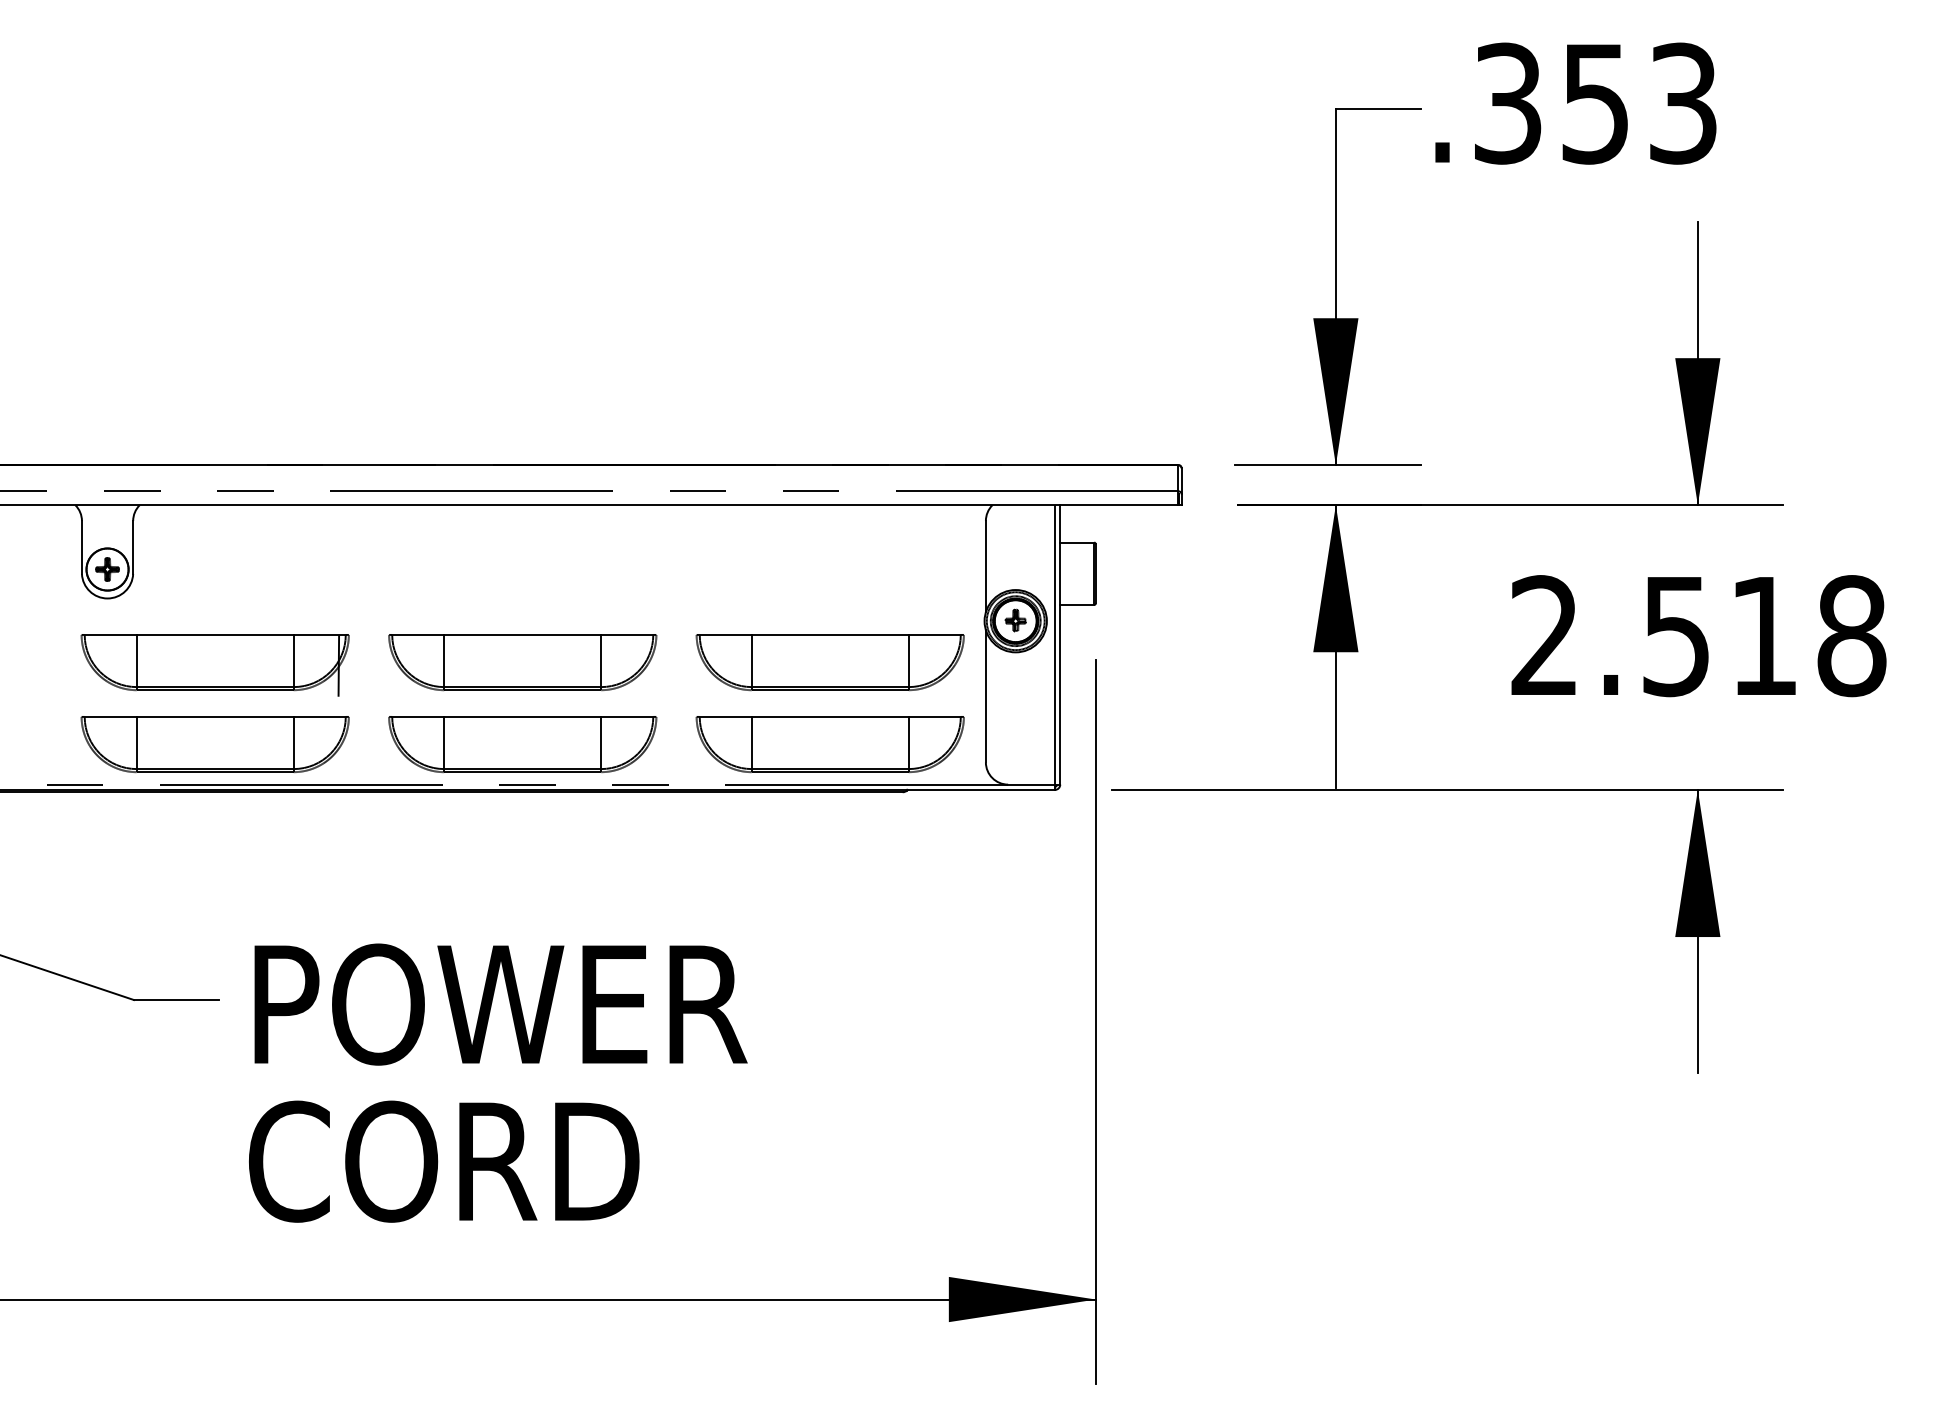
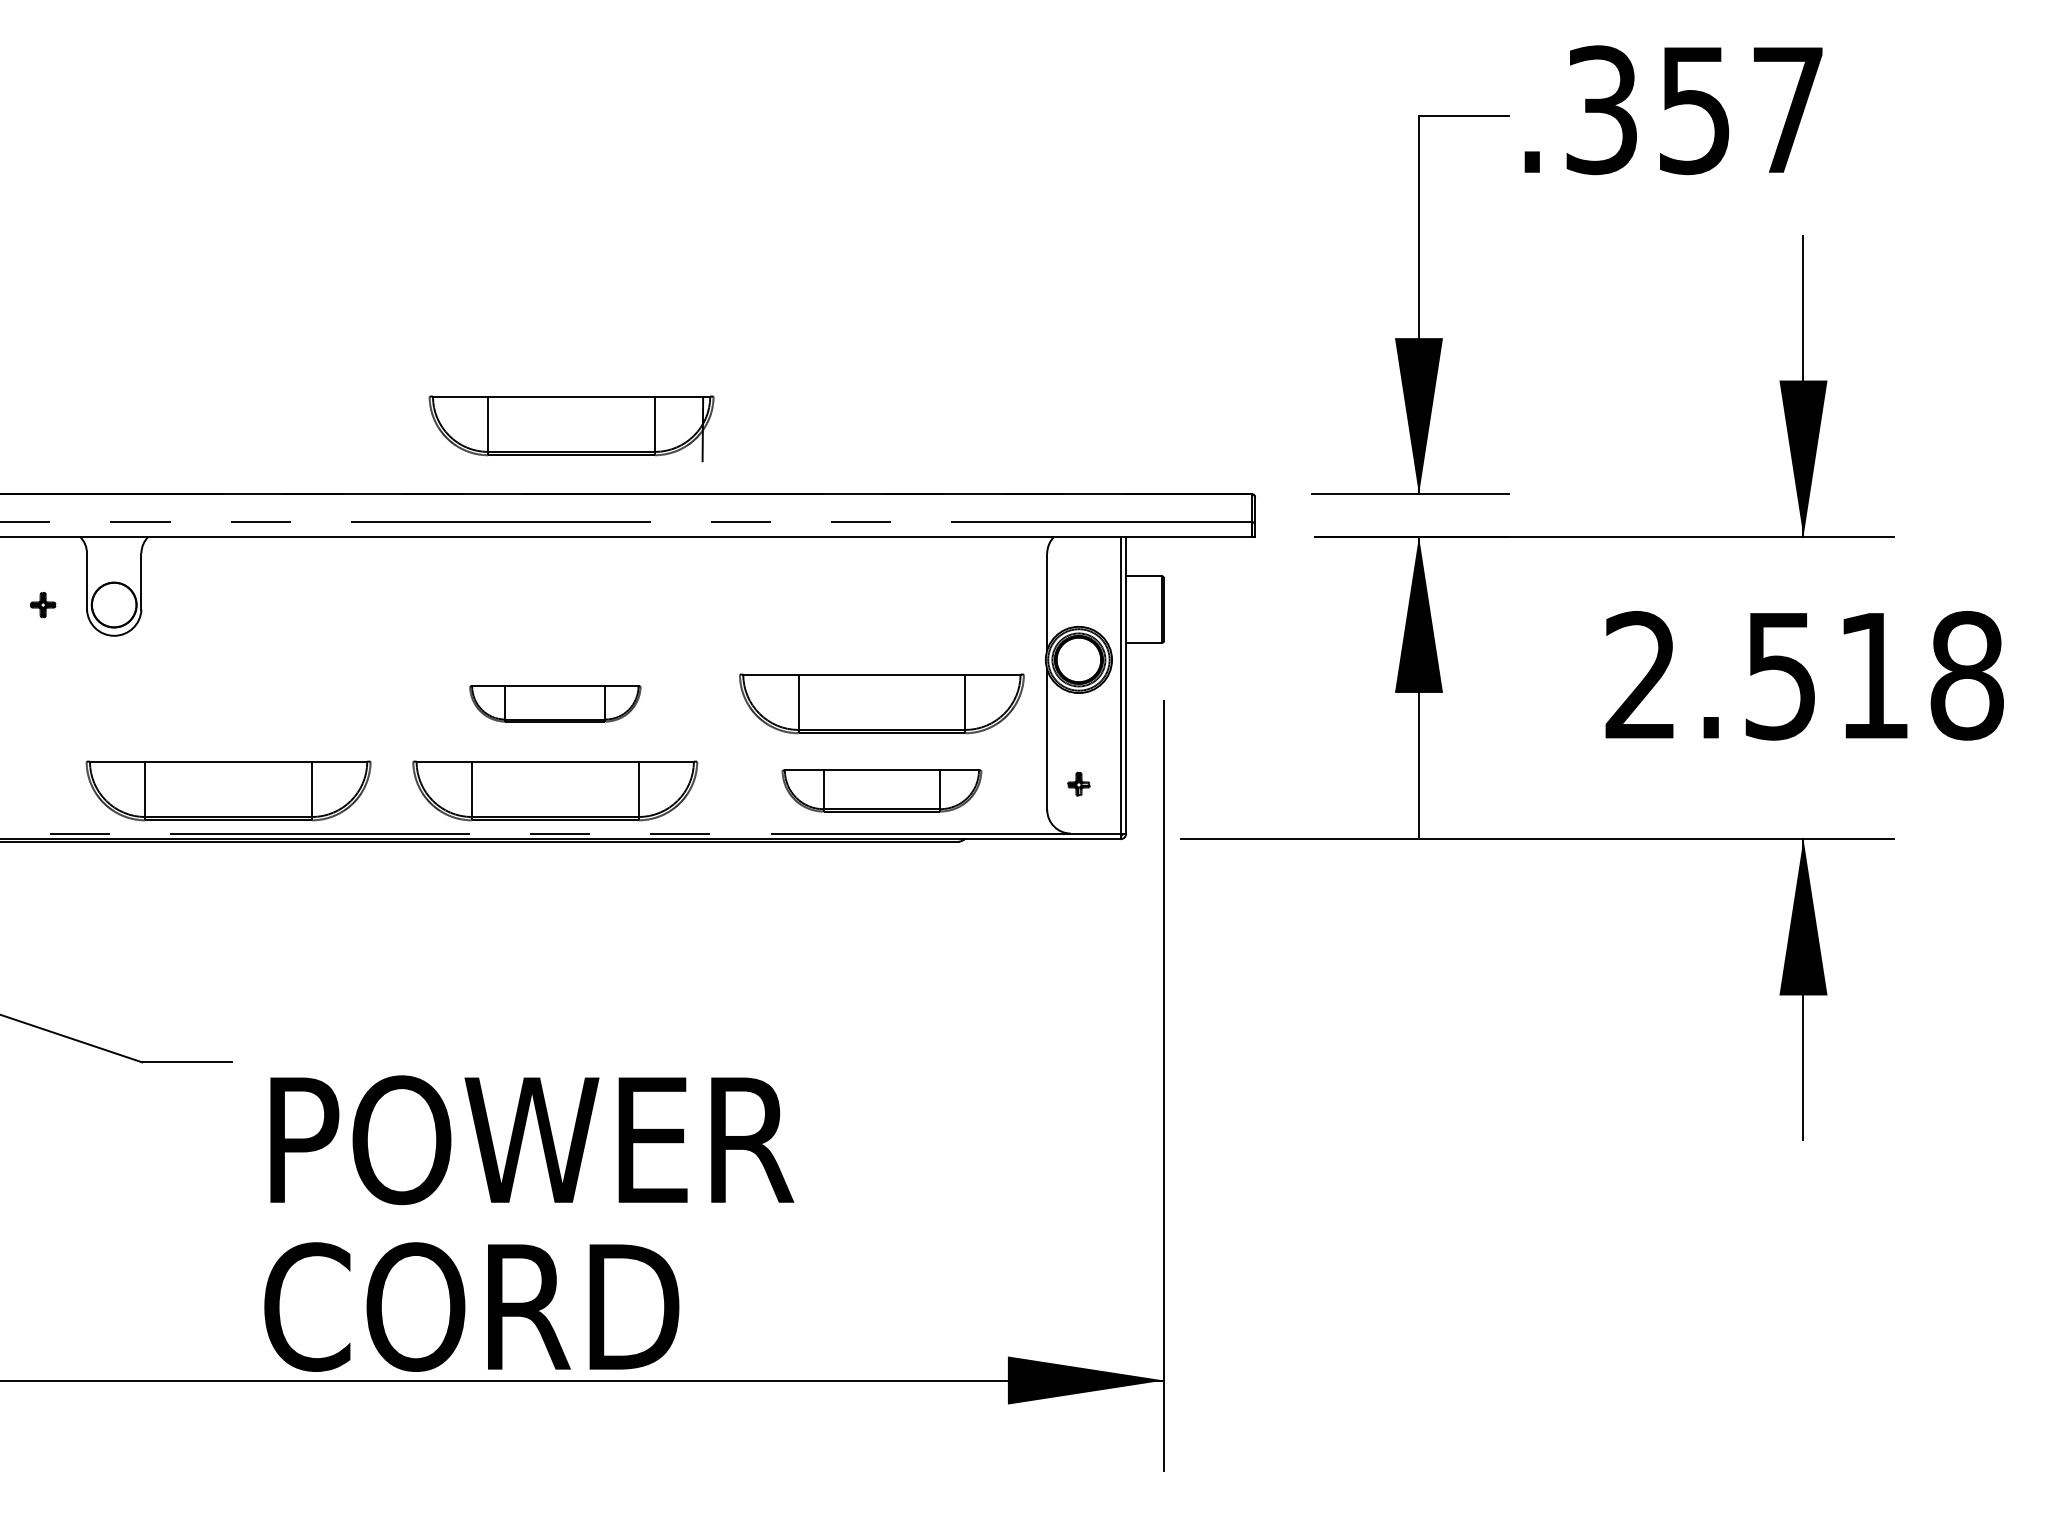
text: (1683, 103) -> (1788, 110), .353 -> .357
part: (107, 569) -> (43, 605), moved
part: (1015, 620) -> (1078, 784), moved
part: (522, 662) -> (555, 703), size x0.6
part: (215, 665) -> (571, 428), moved
part: (829, 744) -> (881, 790), size x0.7
text: (498, 1082) -> (529, 1223), moved

